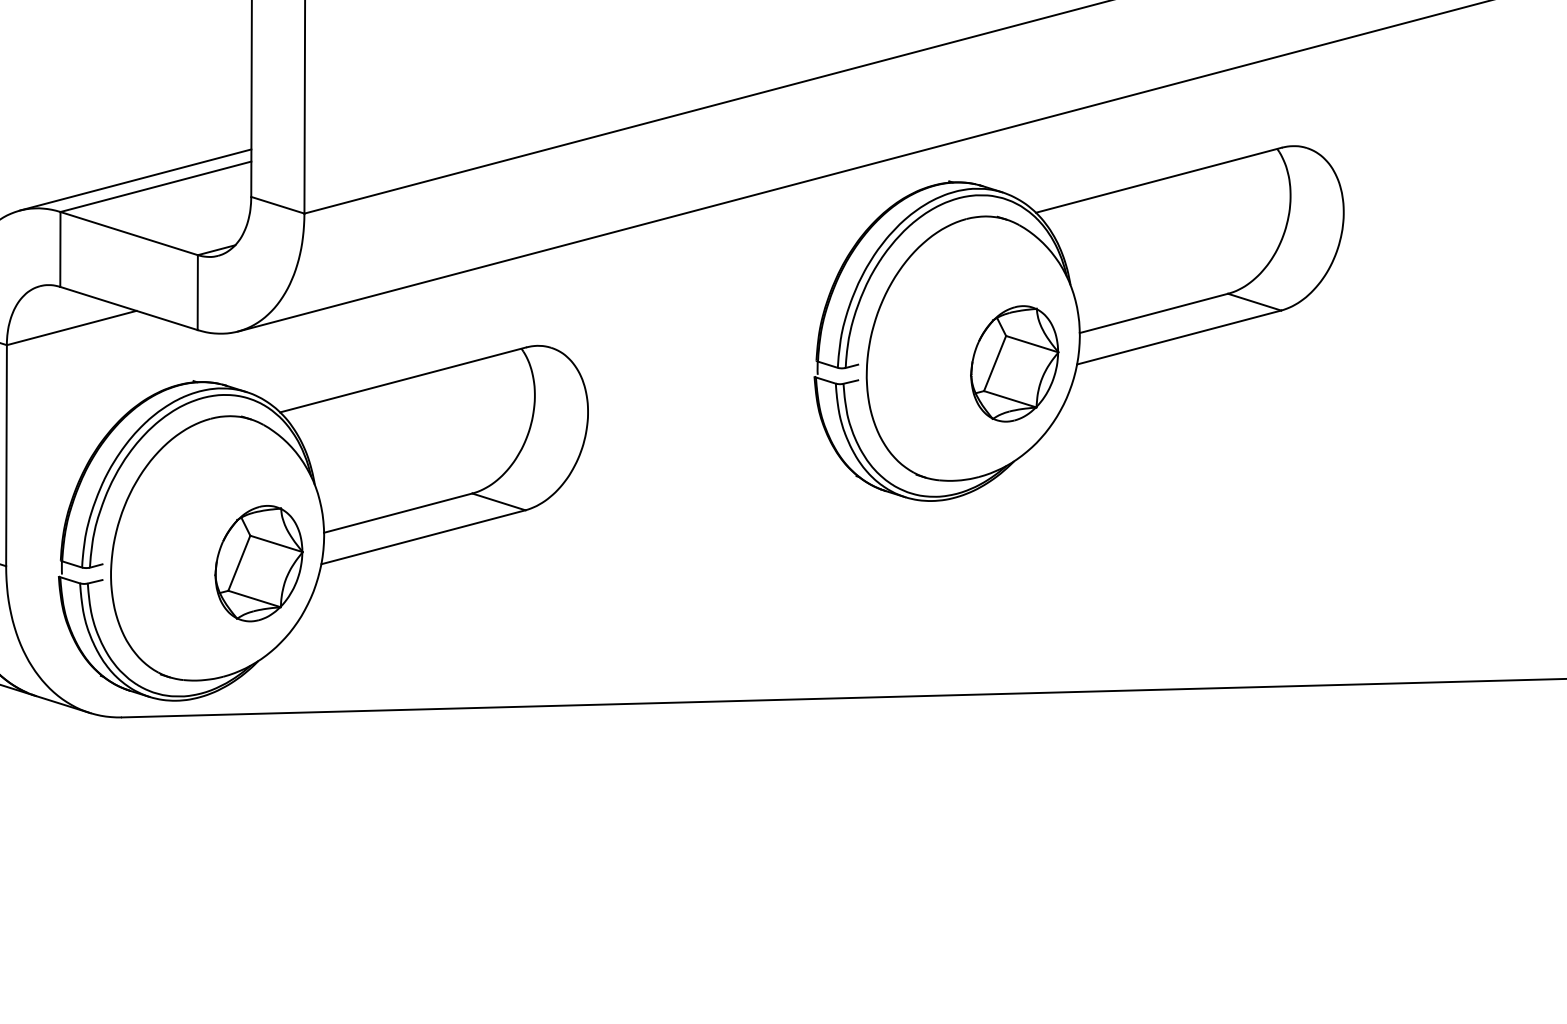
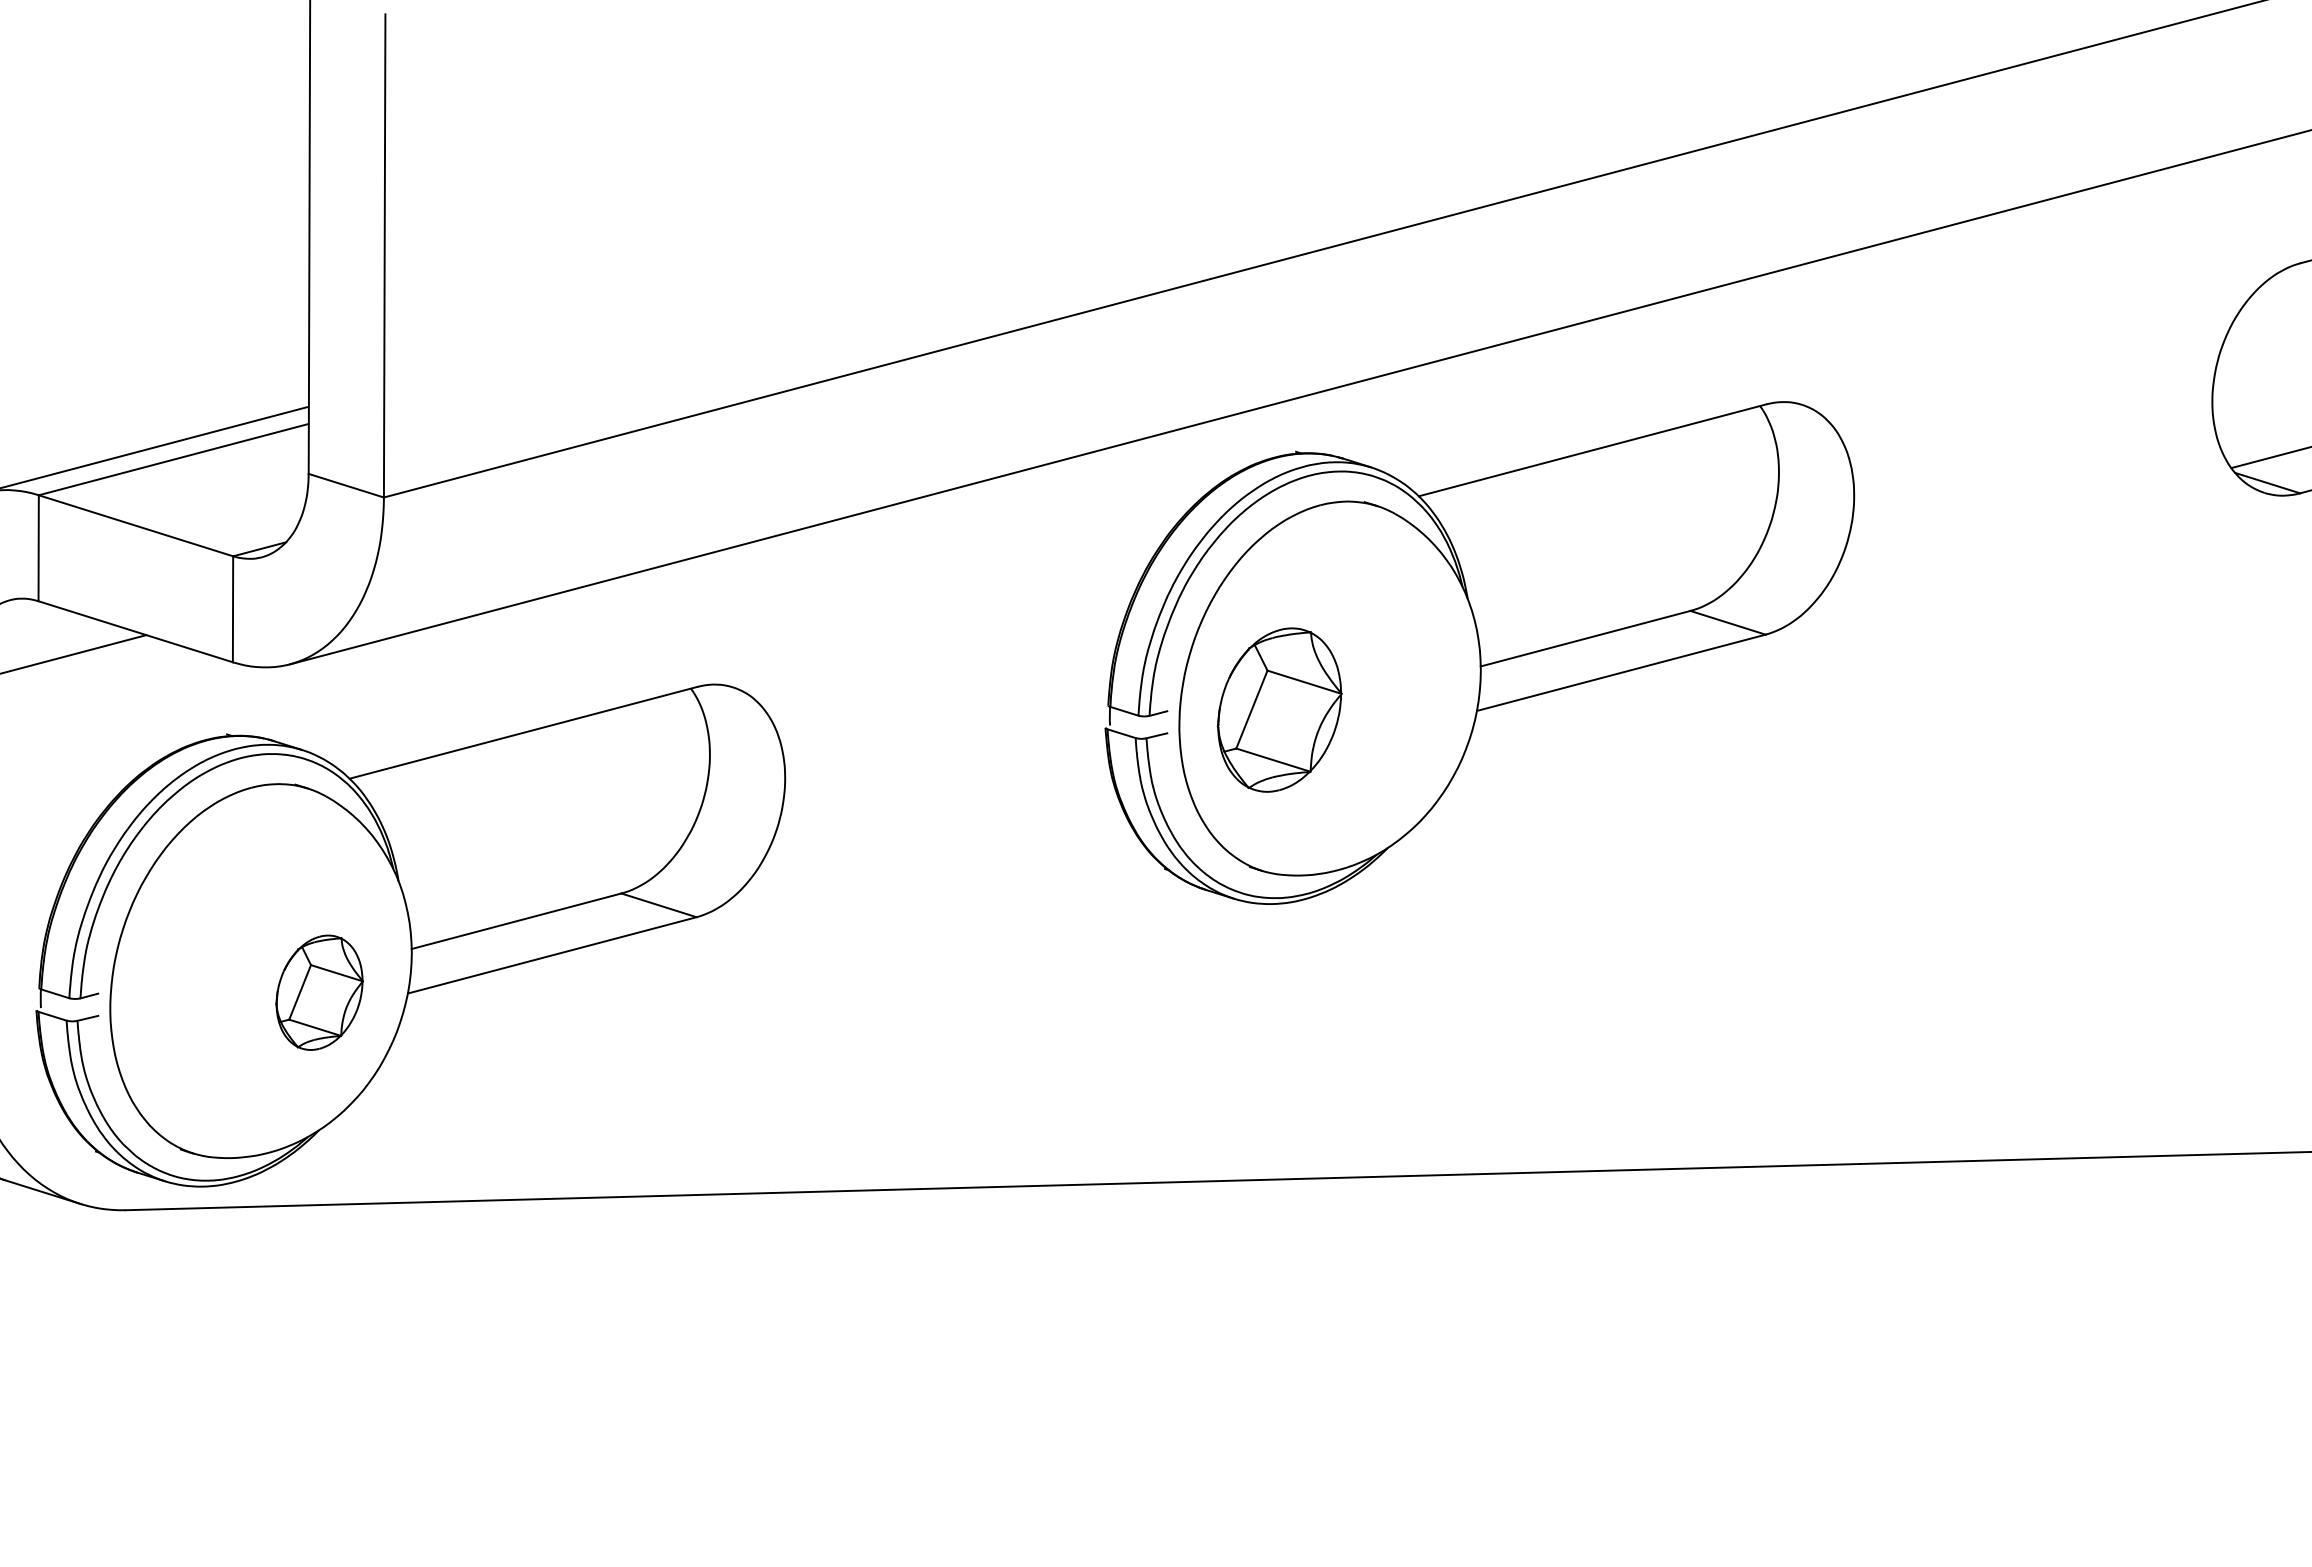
part: (1014, 363) -> (1279, 709), moved
part: (258, 563) -> (319, 992), size x0.7

